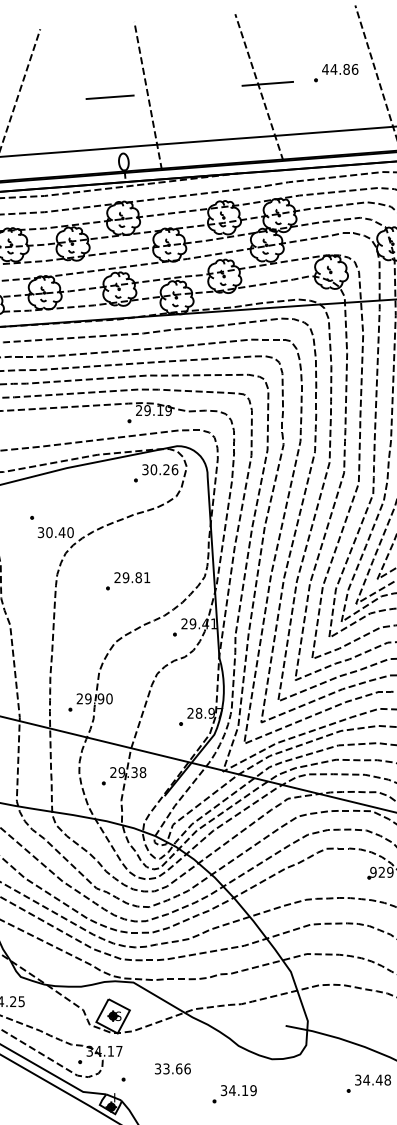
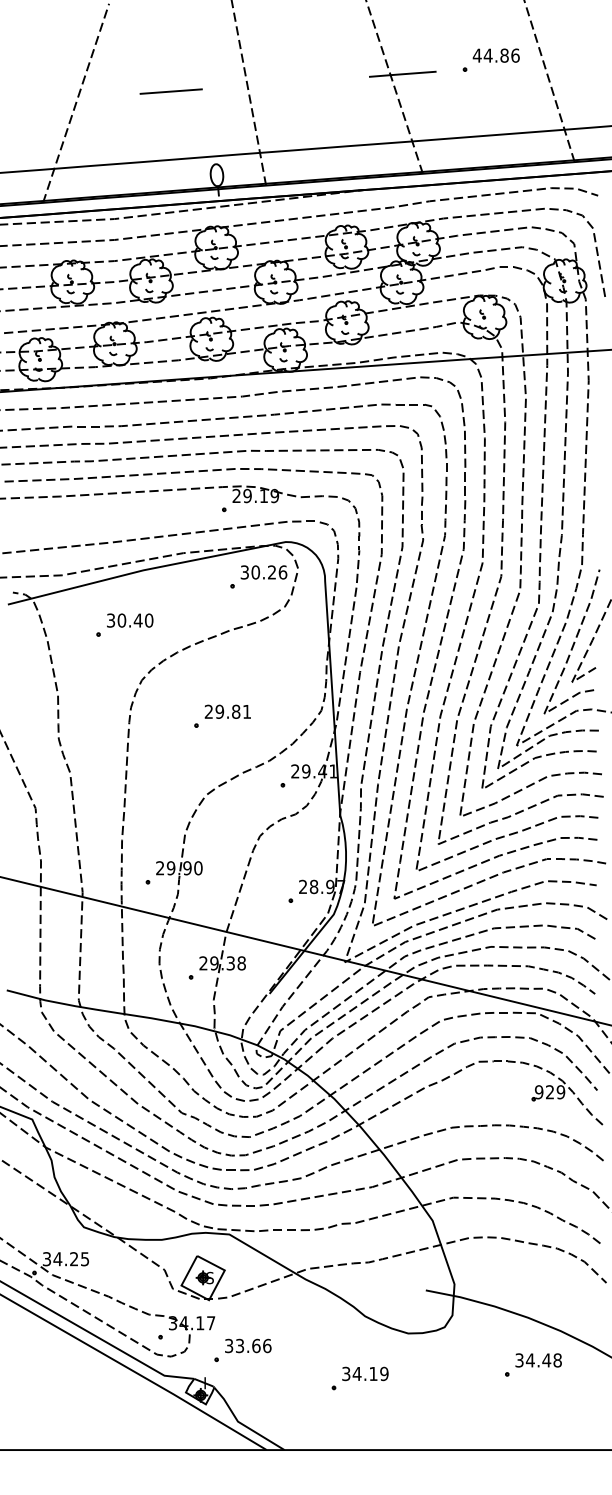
line: (109, 97) -> (170, 91), moved
text: (56, 532) -> (130, 620), moved
text: (173, 1068) -> (248, 1345), moved

